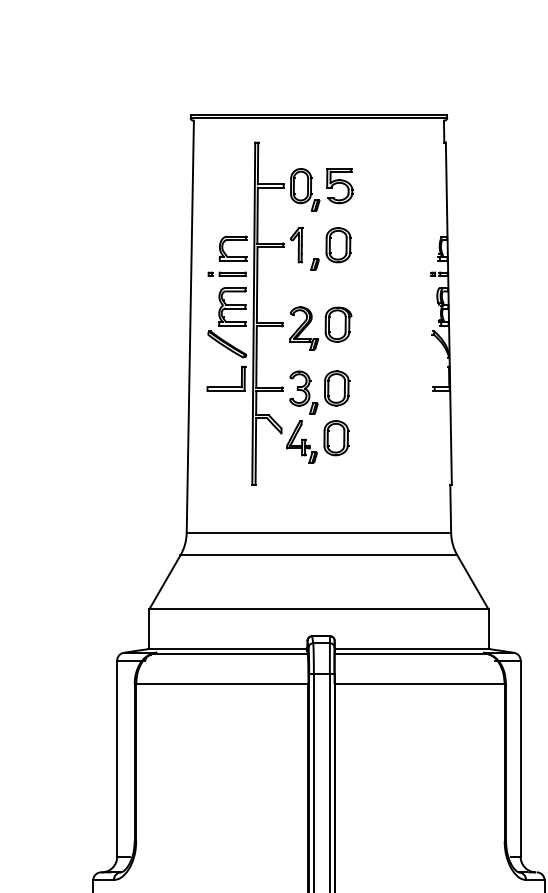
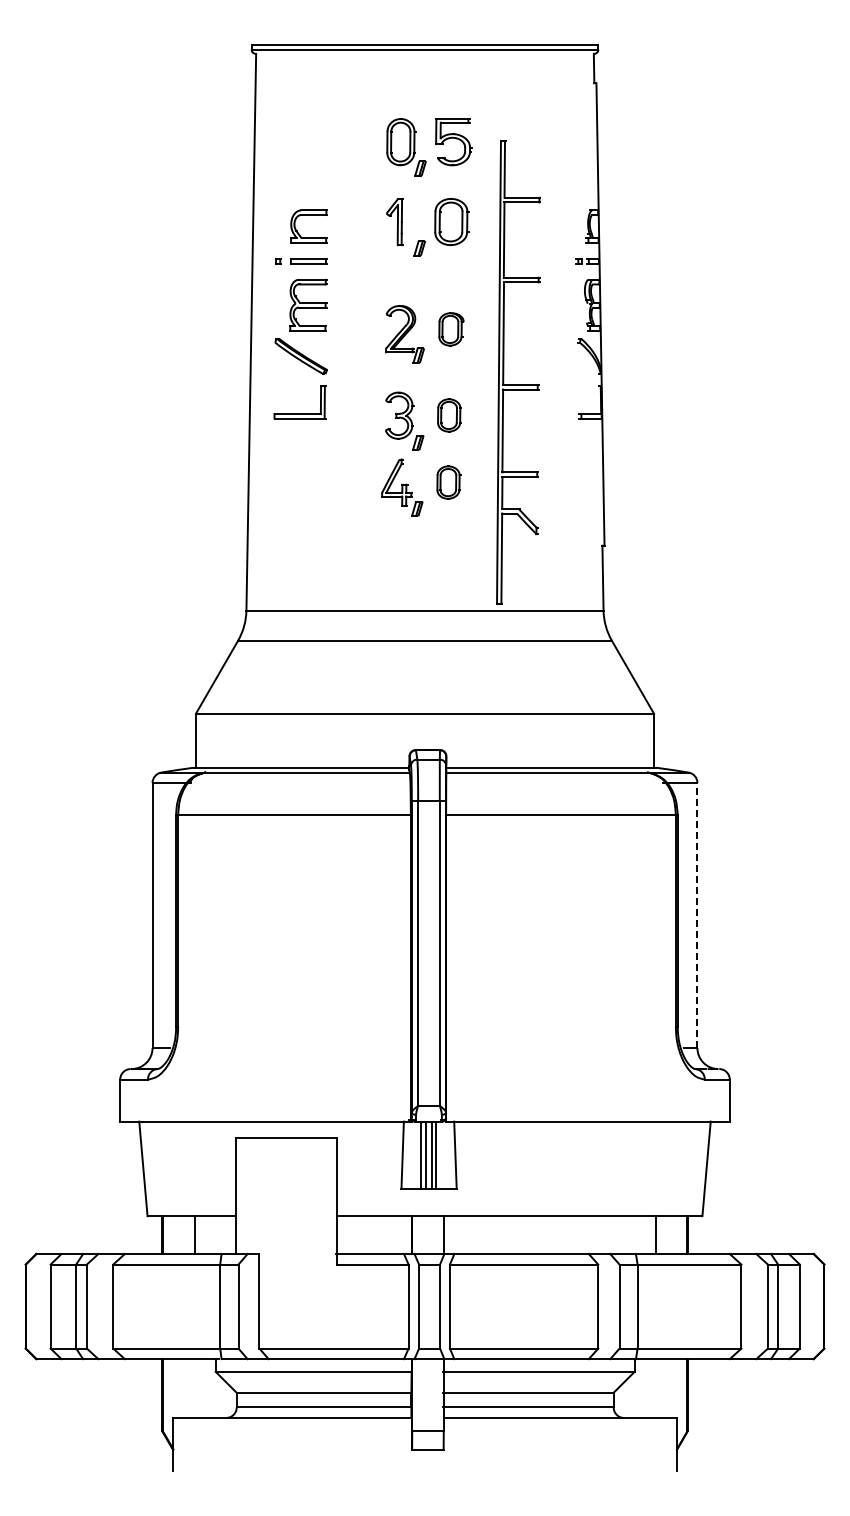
part: (268, 322) -> (518, 384), moved
part: (338, 324) -> (451, 329), size x0.7
part: (337, 388) -> (449, 415), size x0.7
part: (336, 438) -> (448, 482), size x0.7
line: (520, 758) -> (697, 915), solid -> dashed

